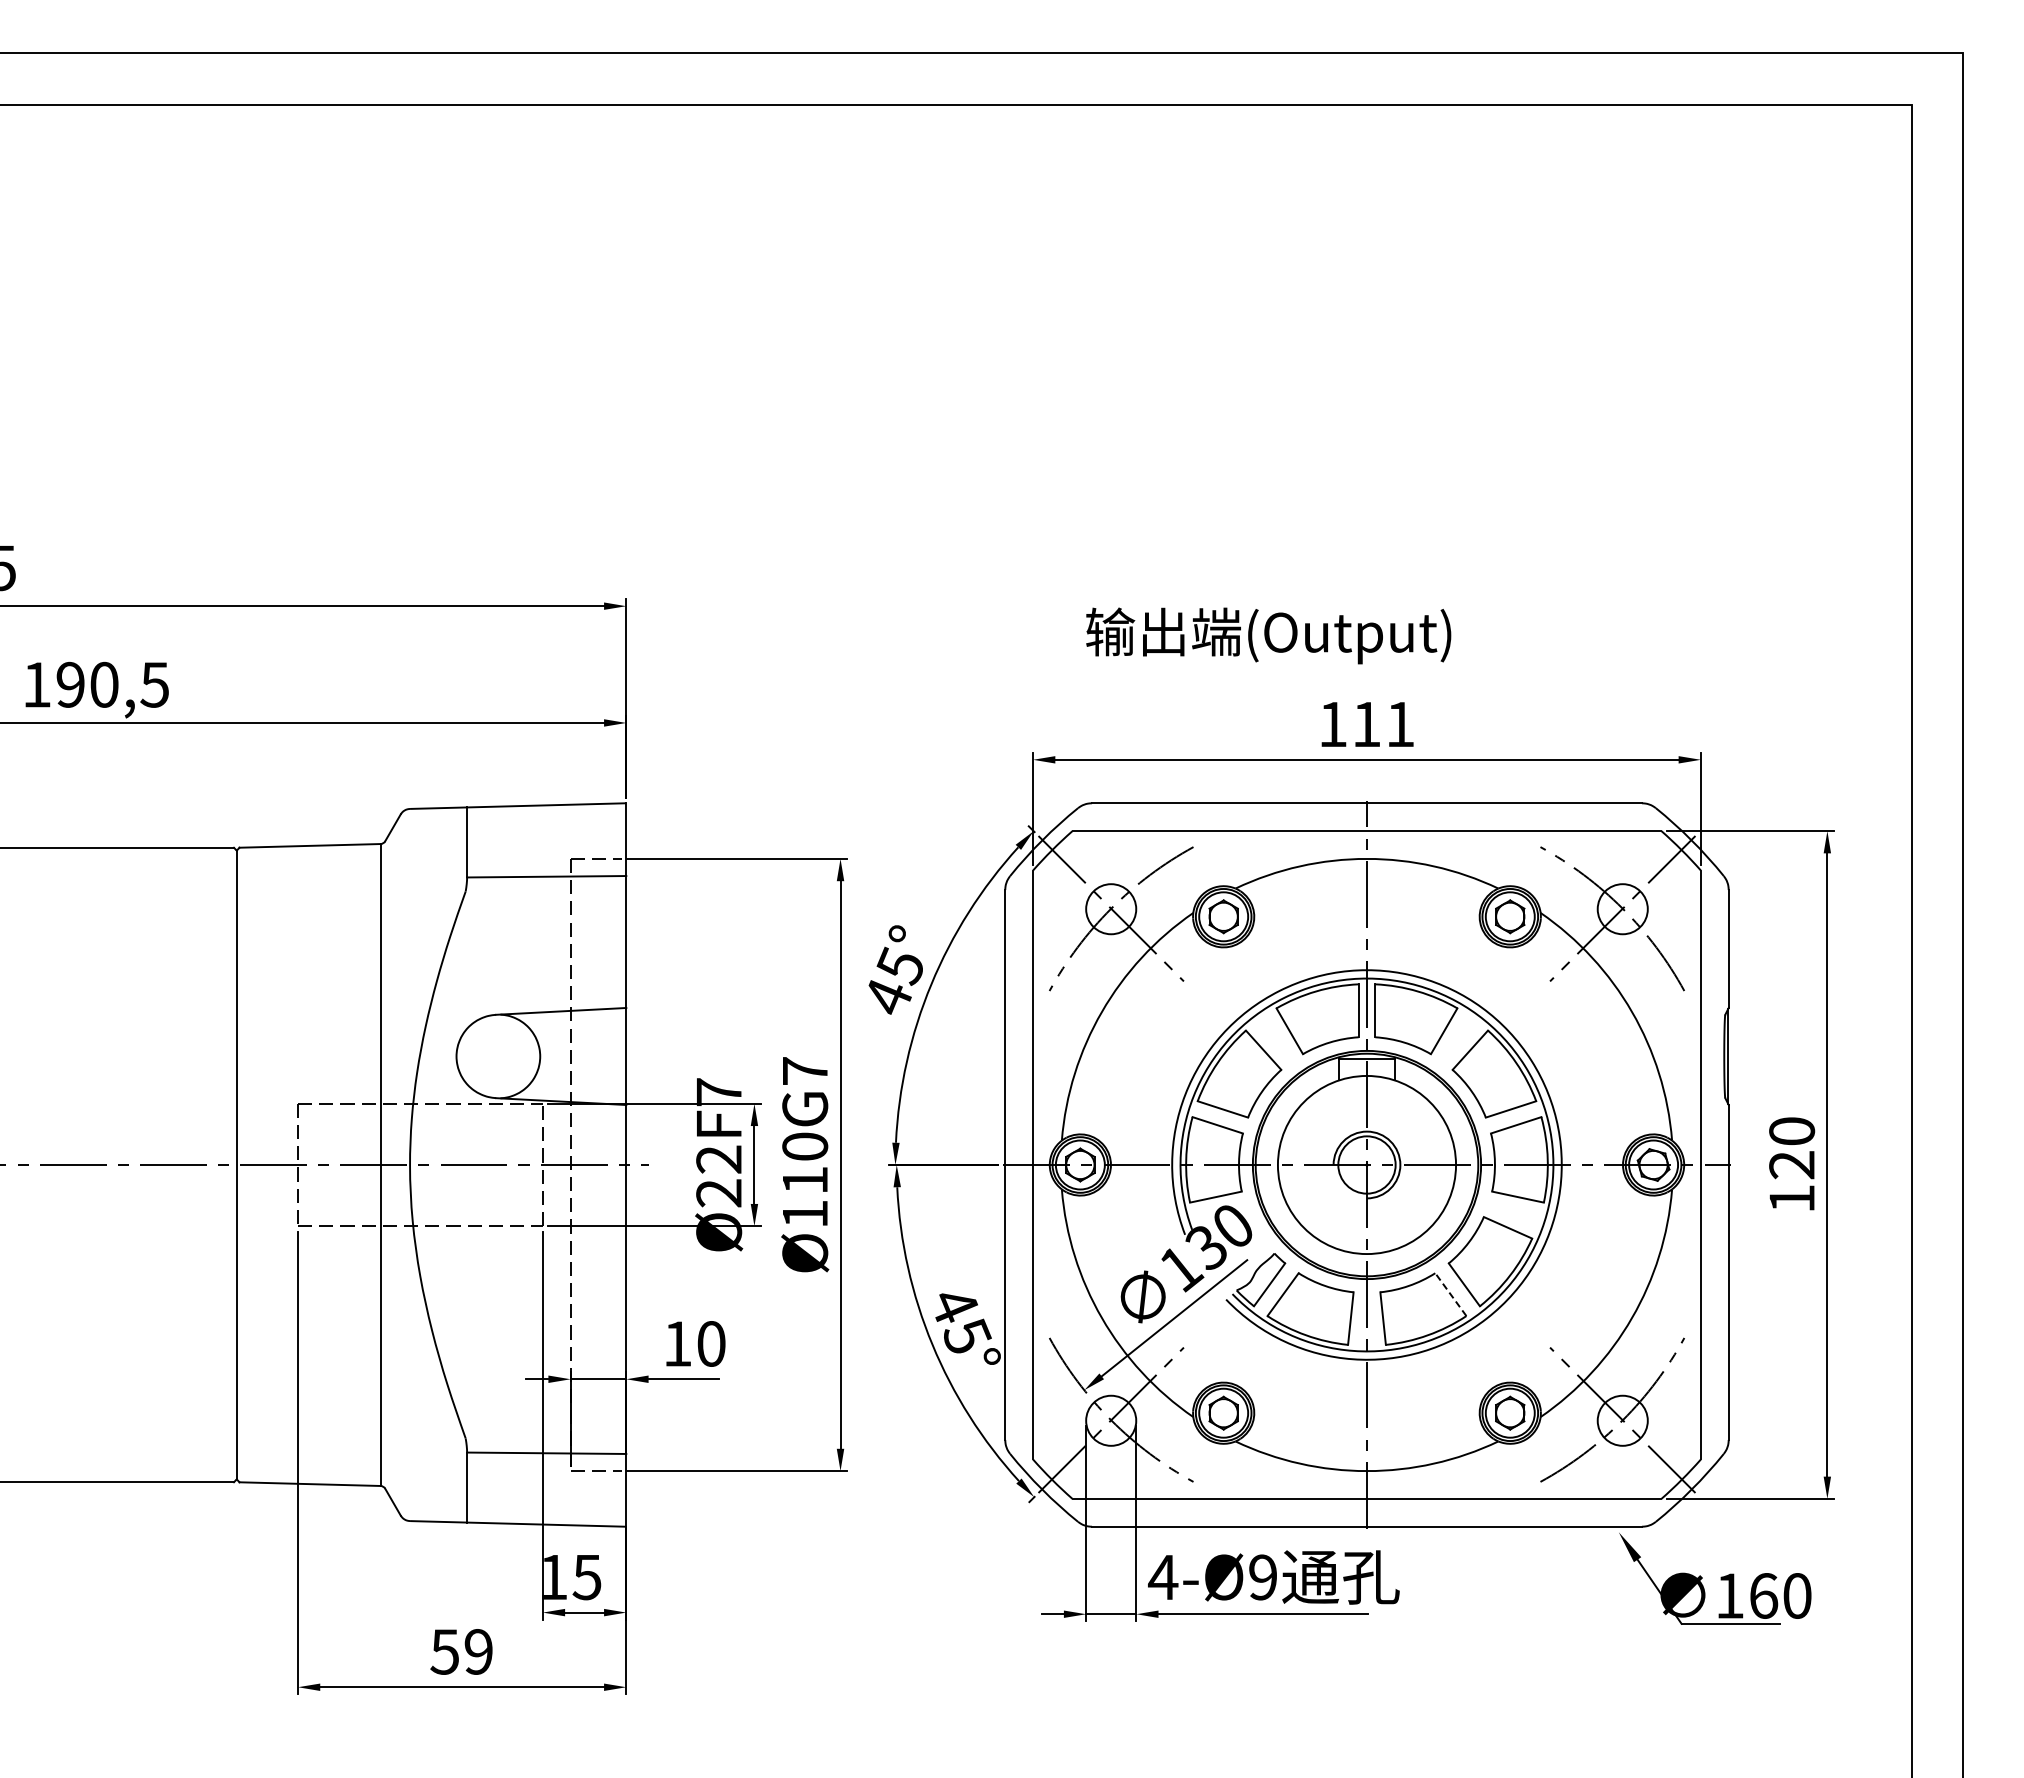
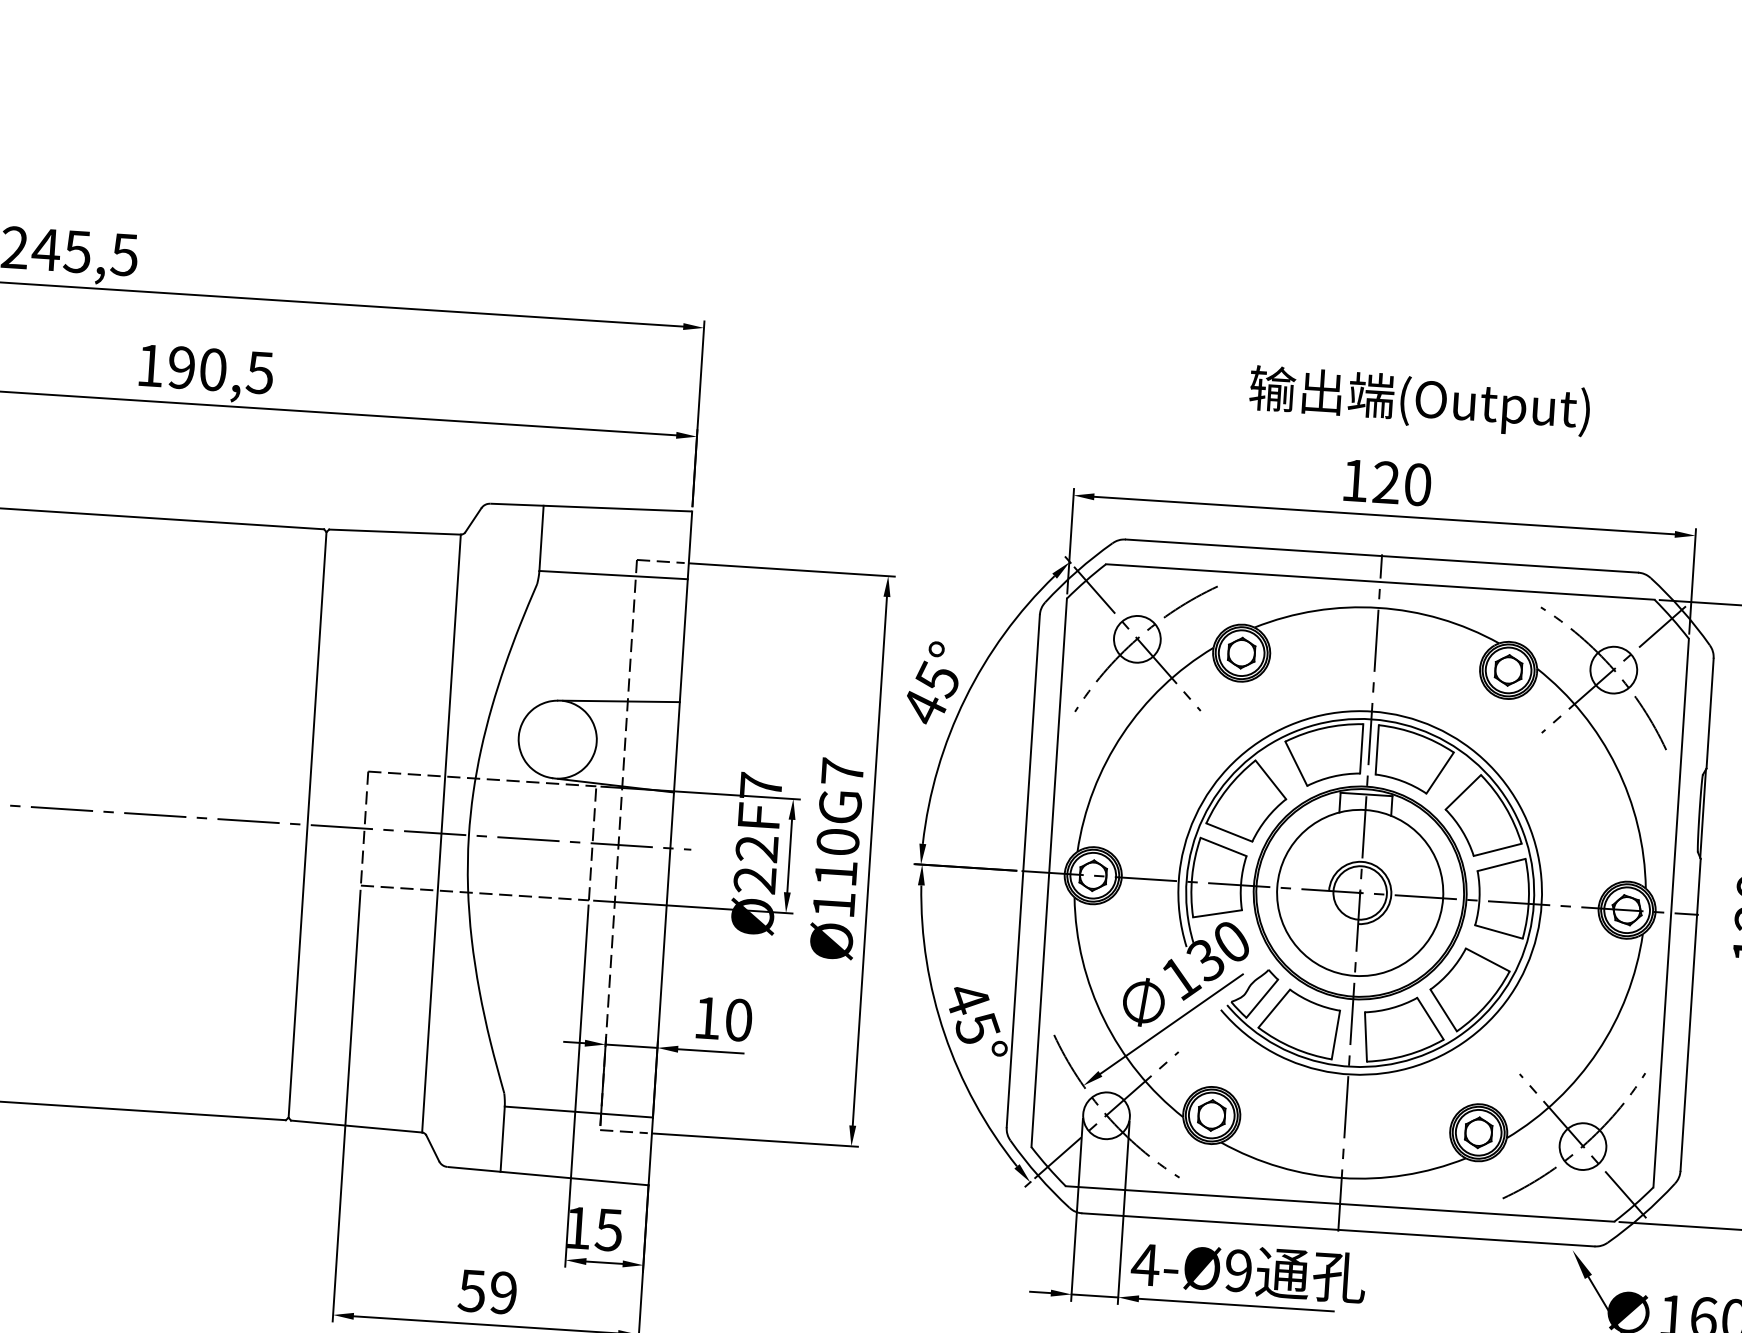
text: (1268, 635) -> (1419, 401), moved
text: (1383, 724) -> (1402, 483), 111 -> 120
line: (1450, 1294) -> (1430, 1018), dashed -> solid

